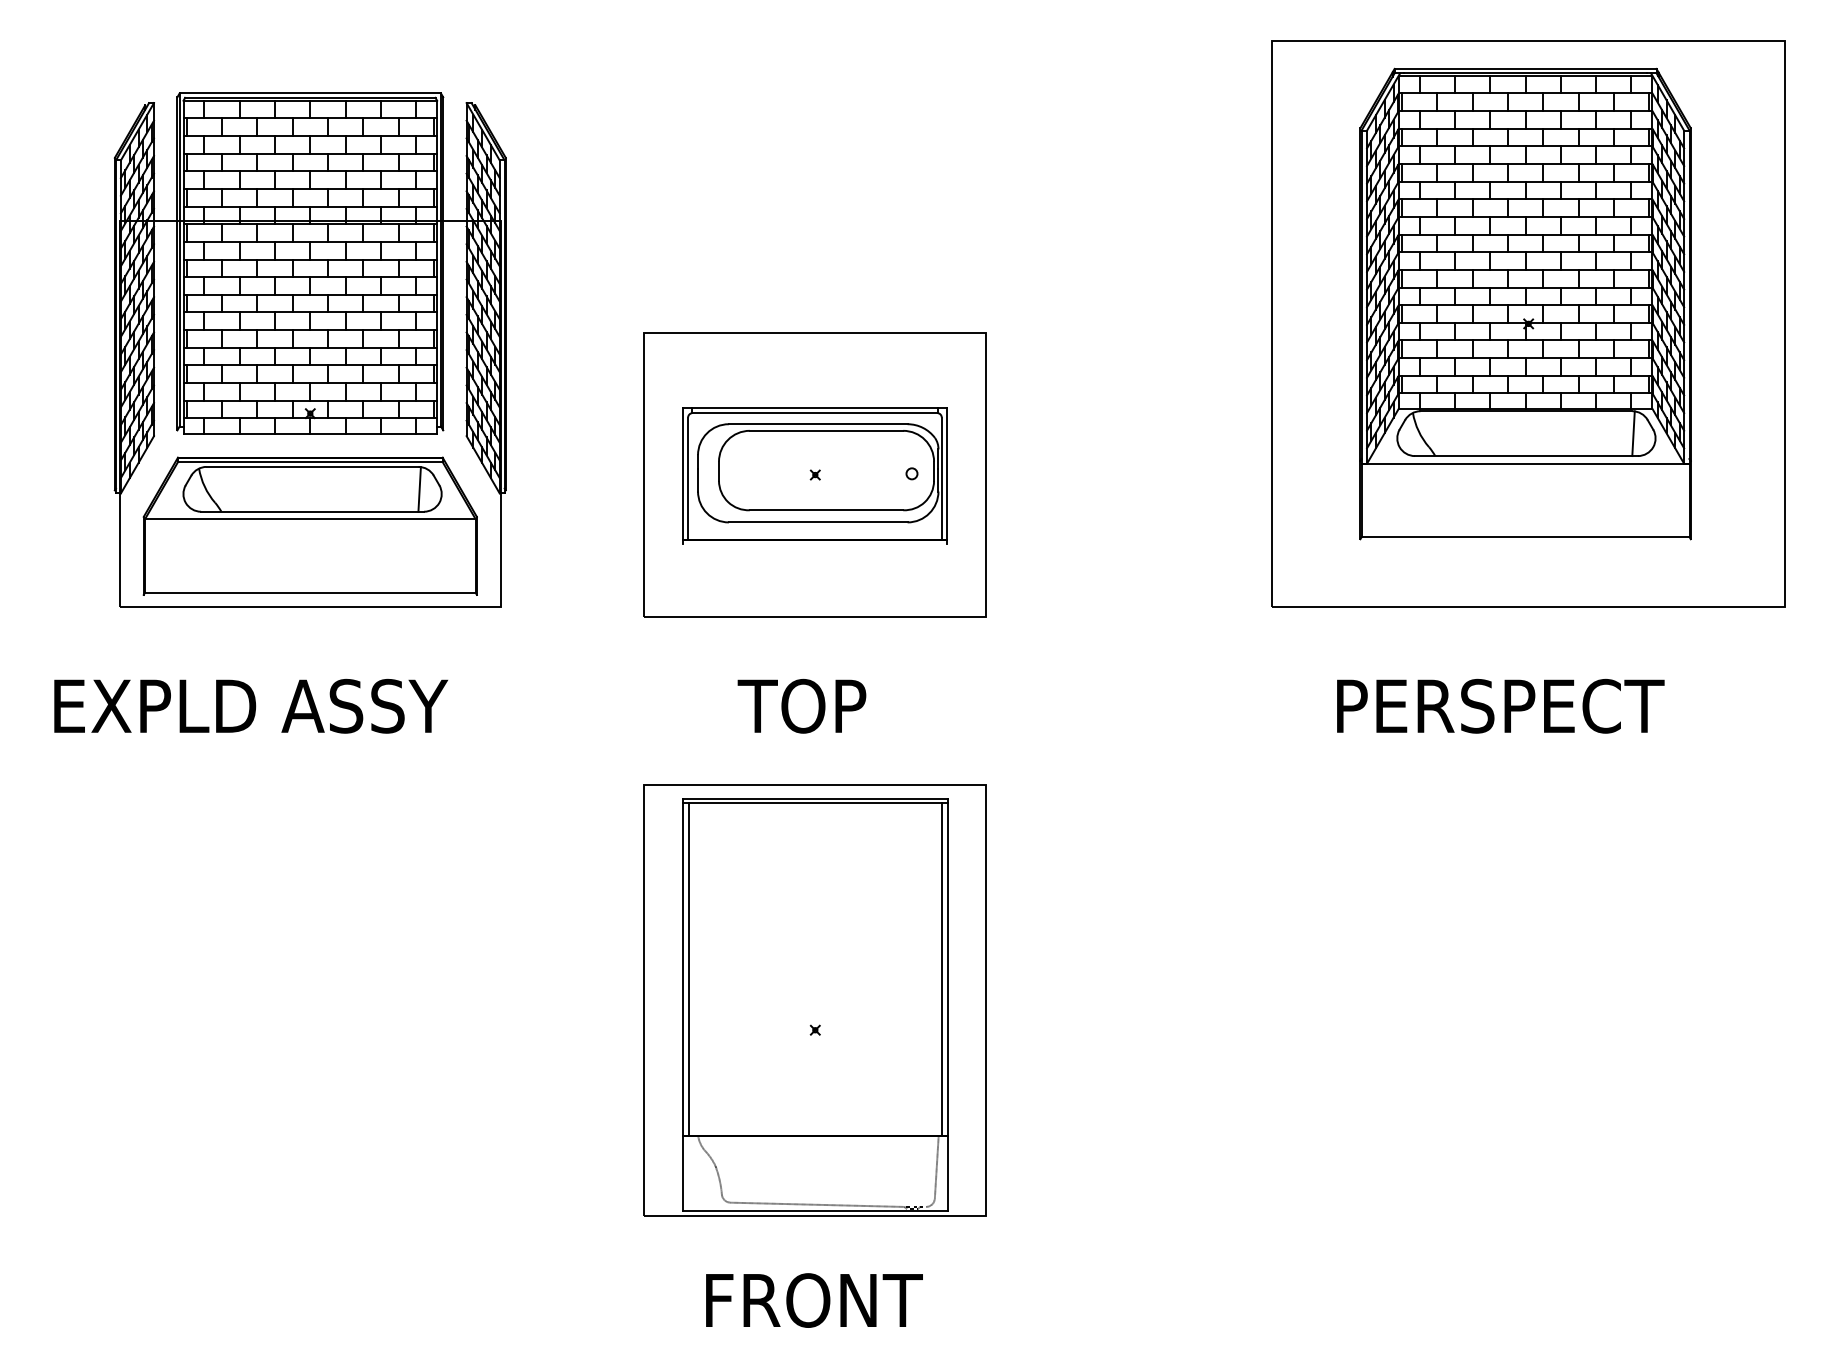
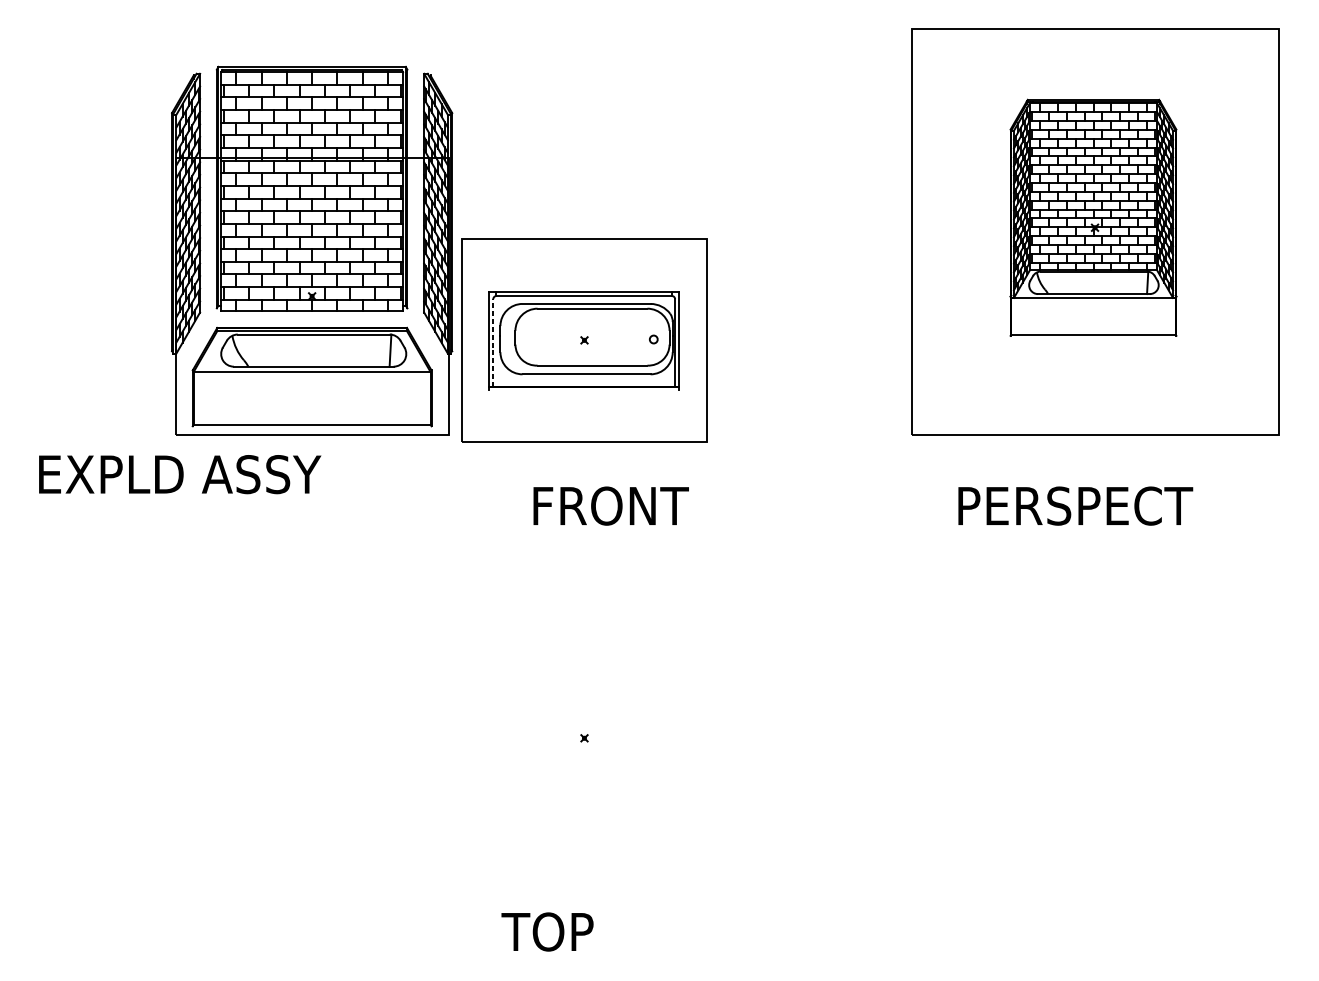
part: (1525, 303) -> (1093, 217), size x0.7
part: (309, 349) -> (311, 250), moved
line: (688, 478) -> (493, 342), solid -> dashed
text: (251, 705) -> (180, 474), moved
text: (849, 705) -> (608, 505), TOP -> FRONT
part: (814, 1000) -> (583, 716), removed
text: (810, 1300) -> (581, 931), FRONT -> TOP

